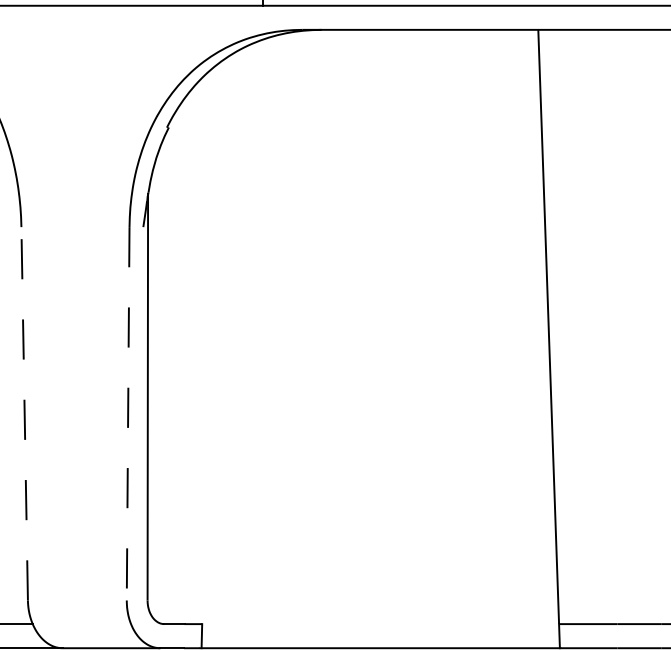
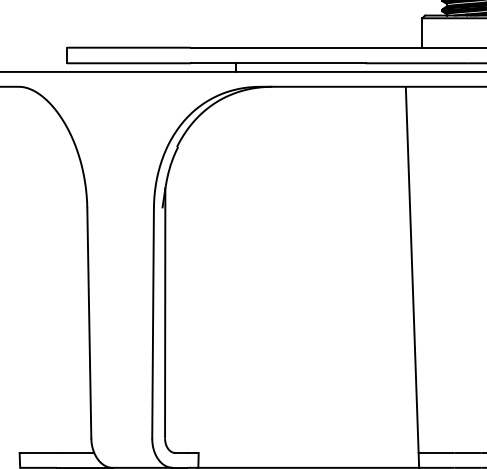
line: (24, 412) -> (89, 322), dashed -> solid
line: (128, 413) -> (153, 323), dashed -> solid

